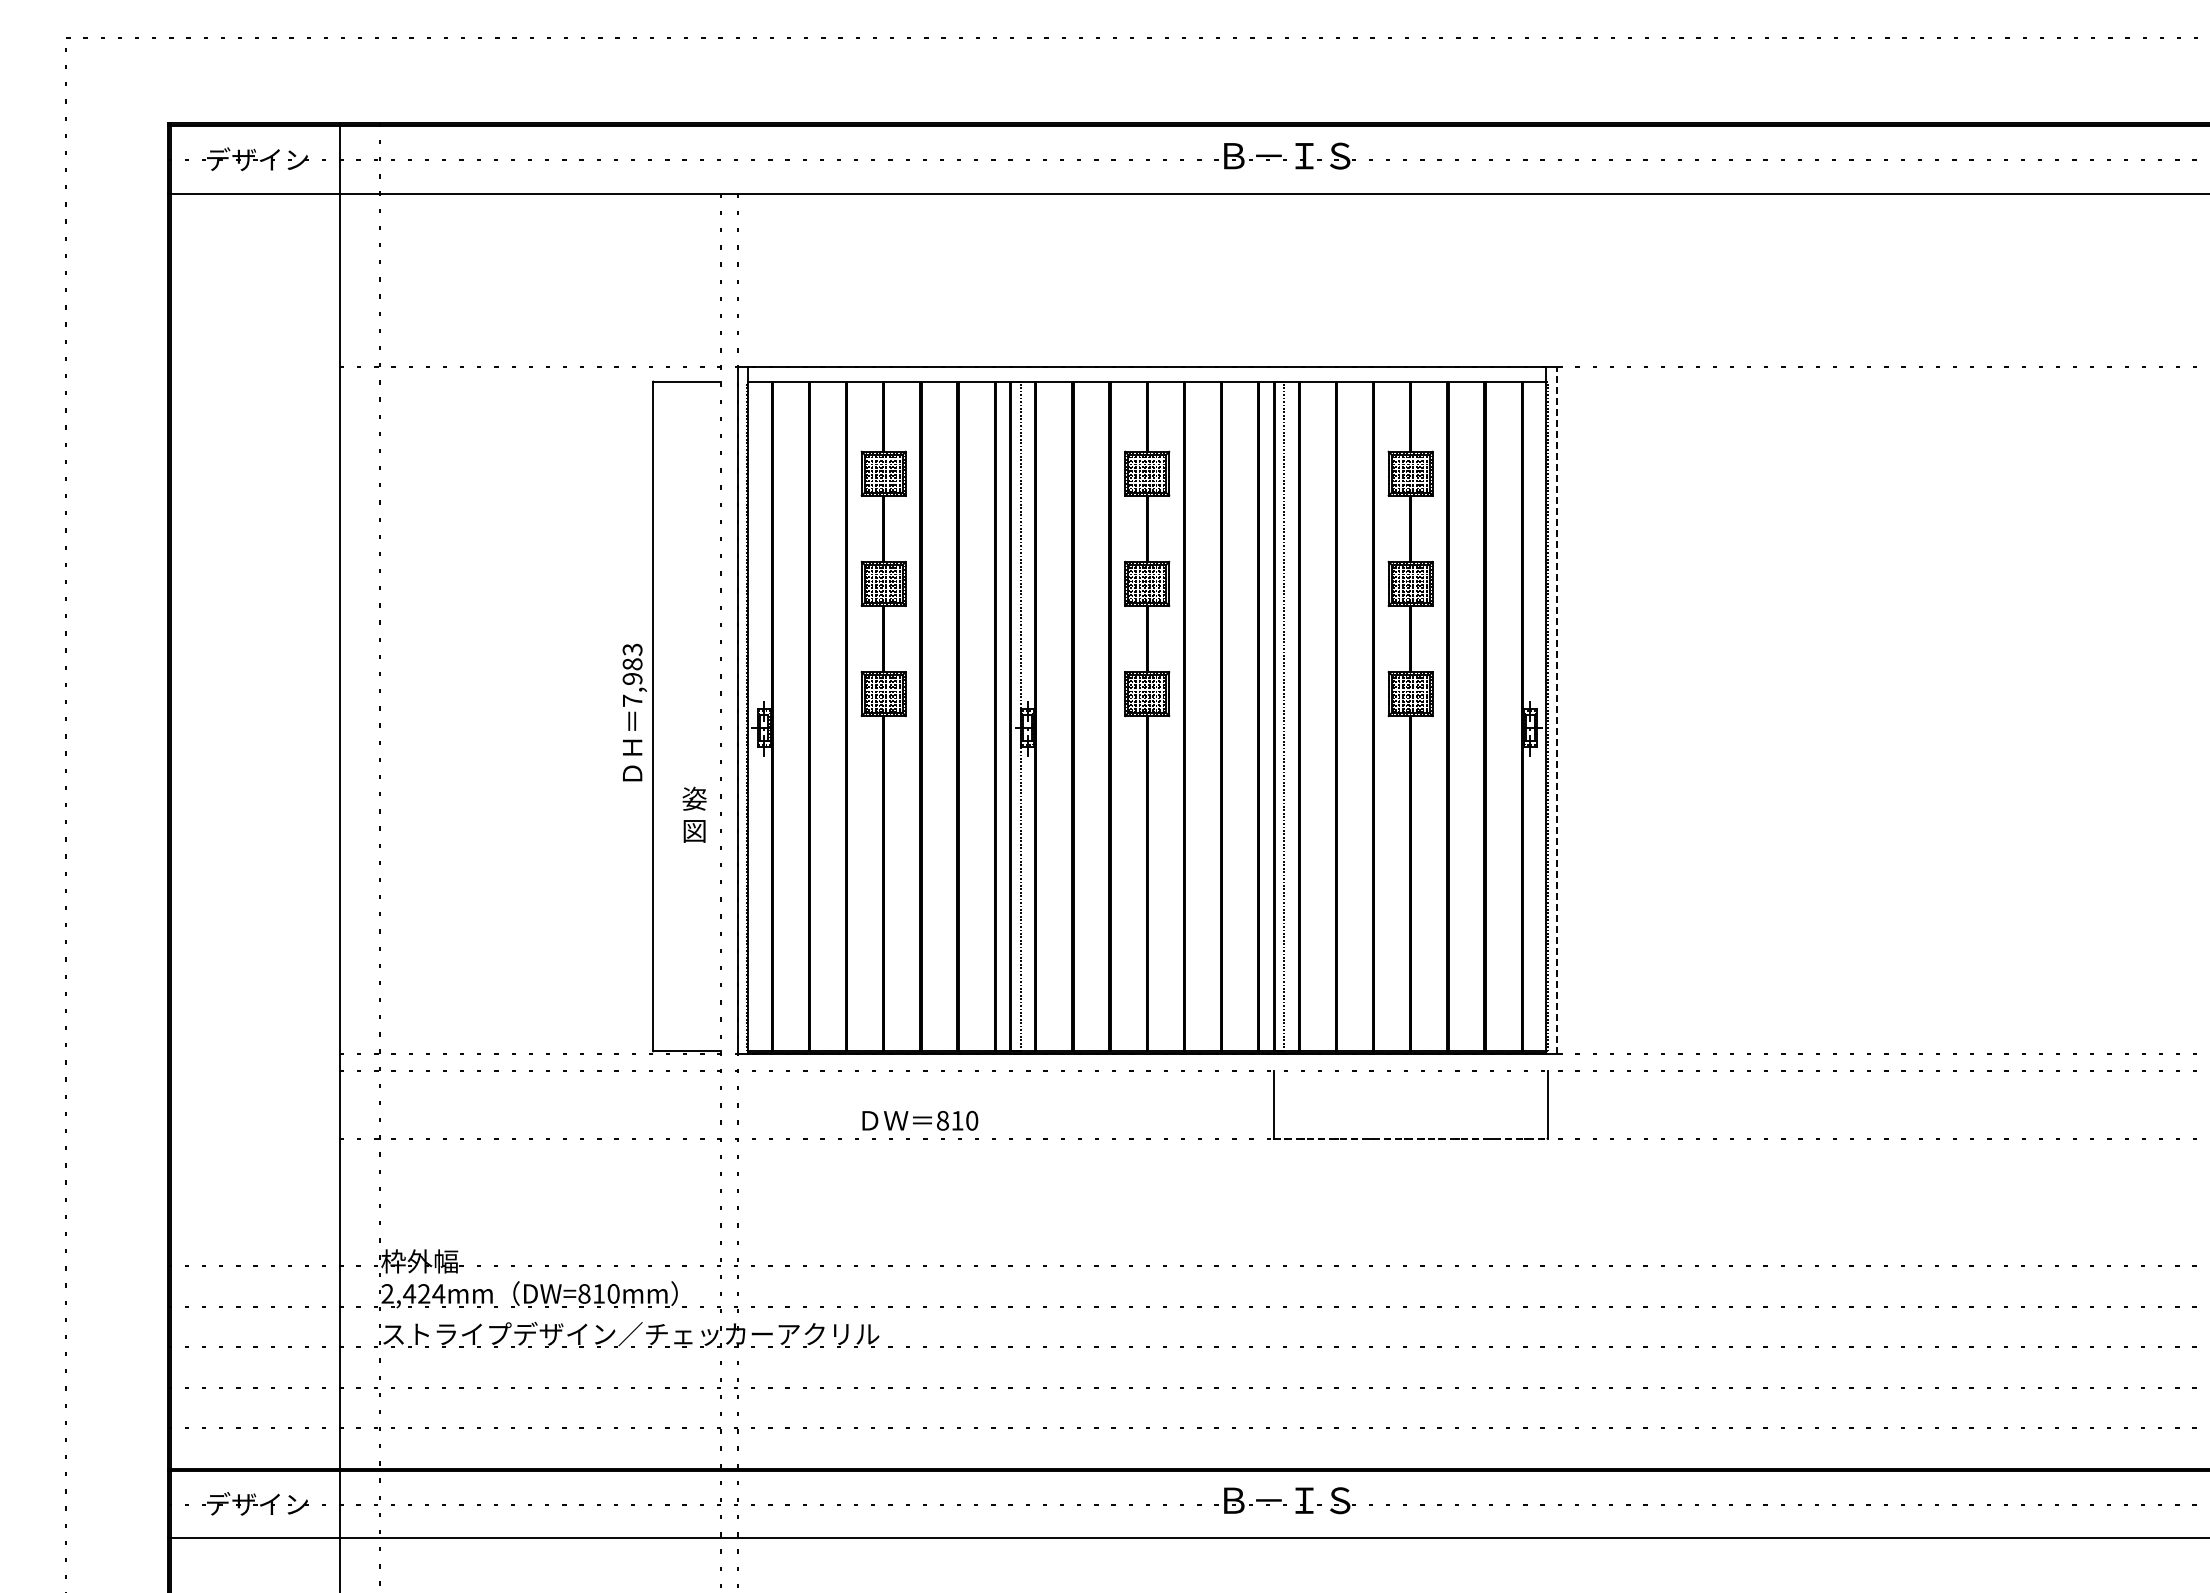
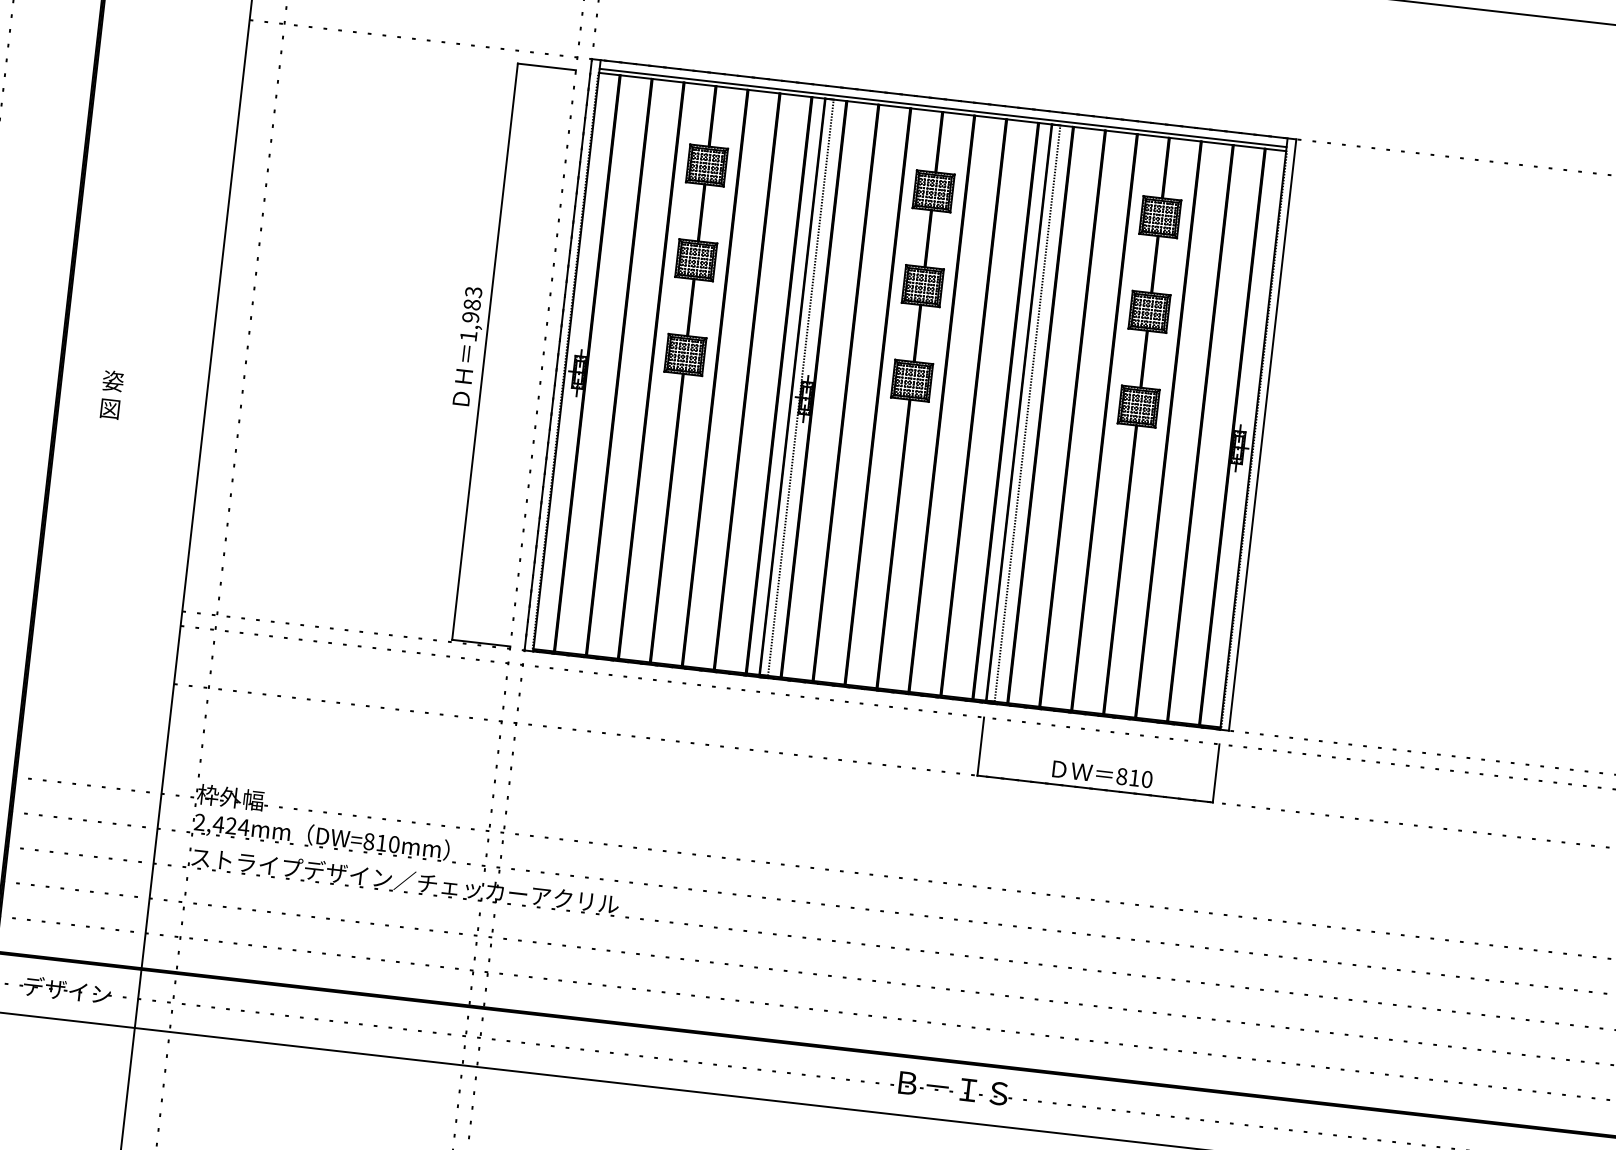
line: (1146, 376) -> (942, 107), added
text: (632, 700) -> (468, 335), 7,983 -> 1,983
line: (1556, 710) -> (1262, 435), dashed -> solid
text: (694, 814) -> (111, 394), moved
text: (920, 1120) -> (1102, 774), moved
line: (1410, 1138) -> (1094, 788), dashed -> solid

